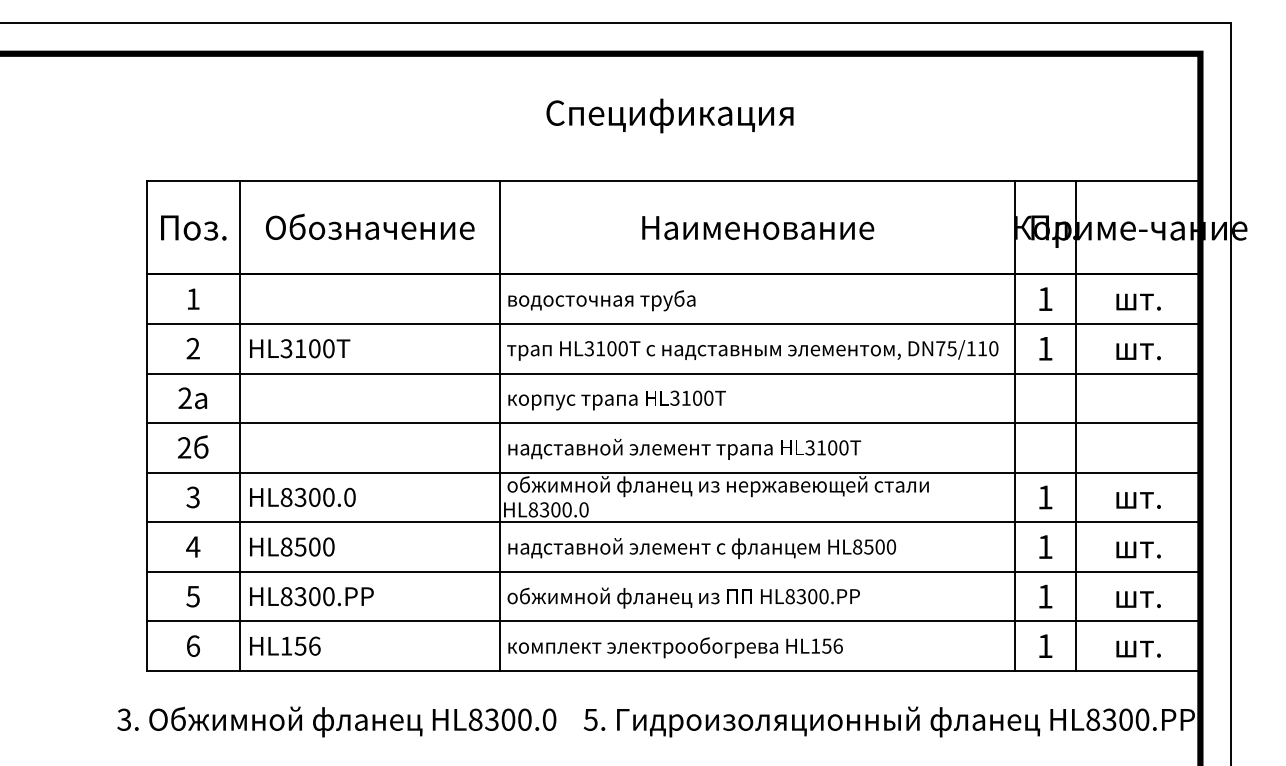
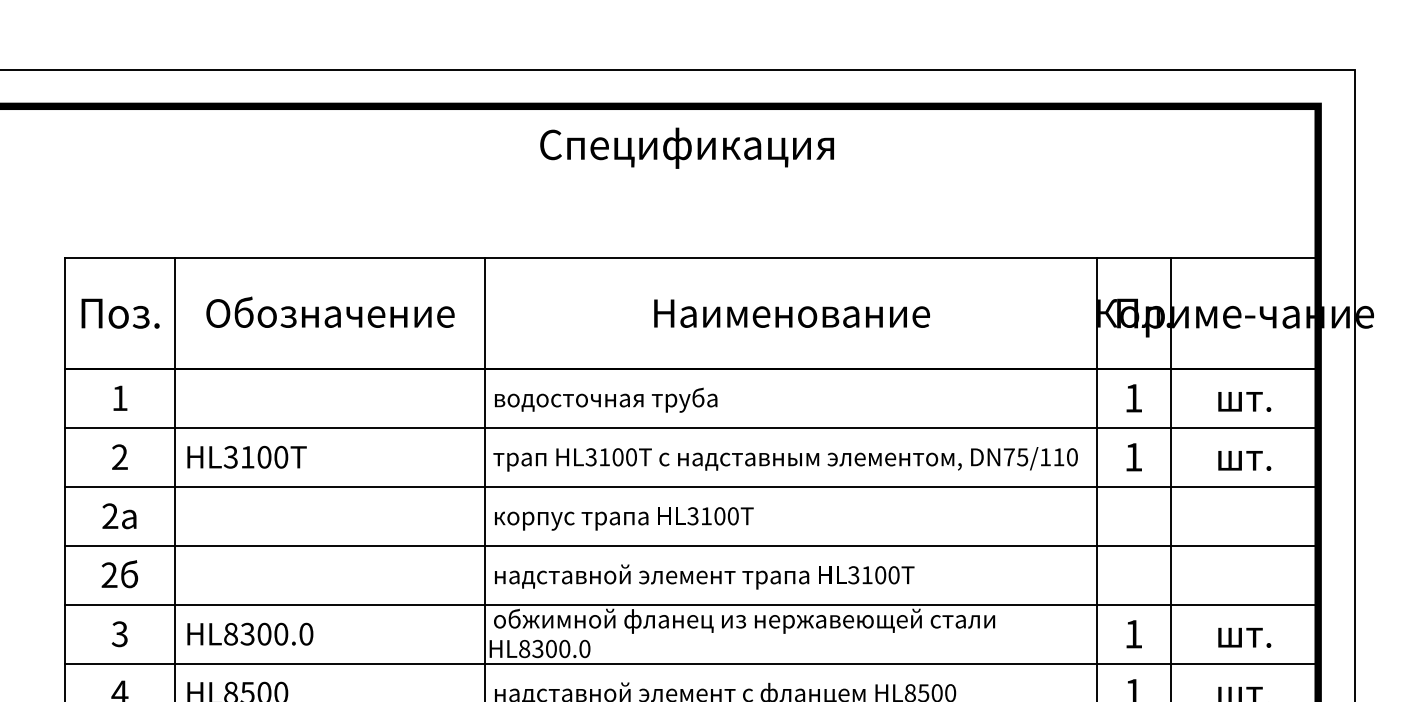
text: (669, 115) -> (686, 147), moved

